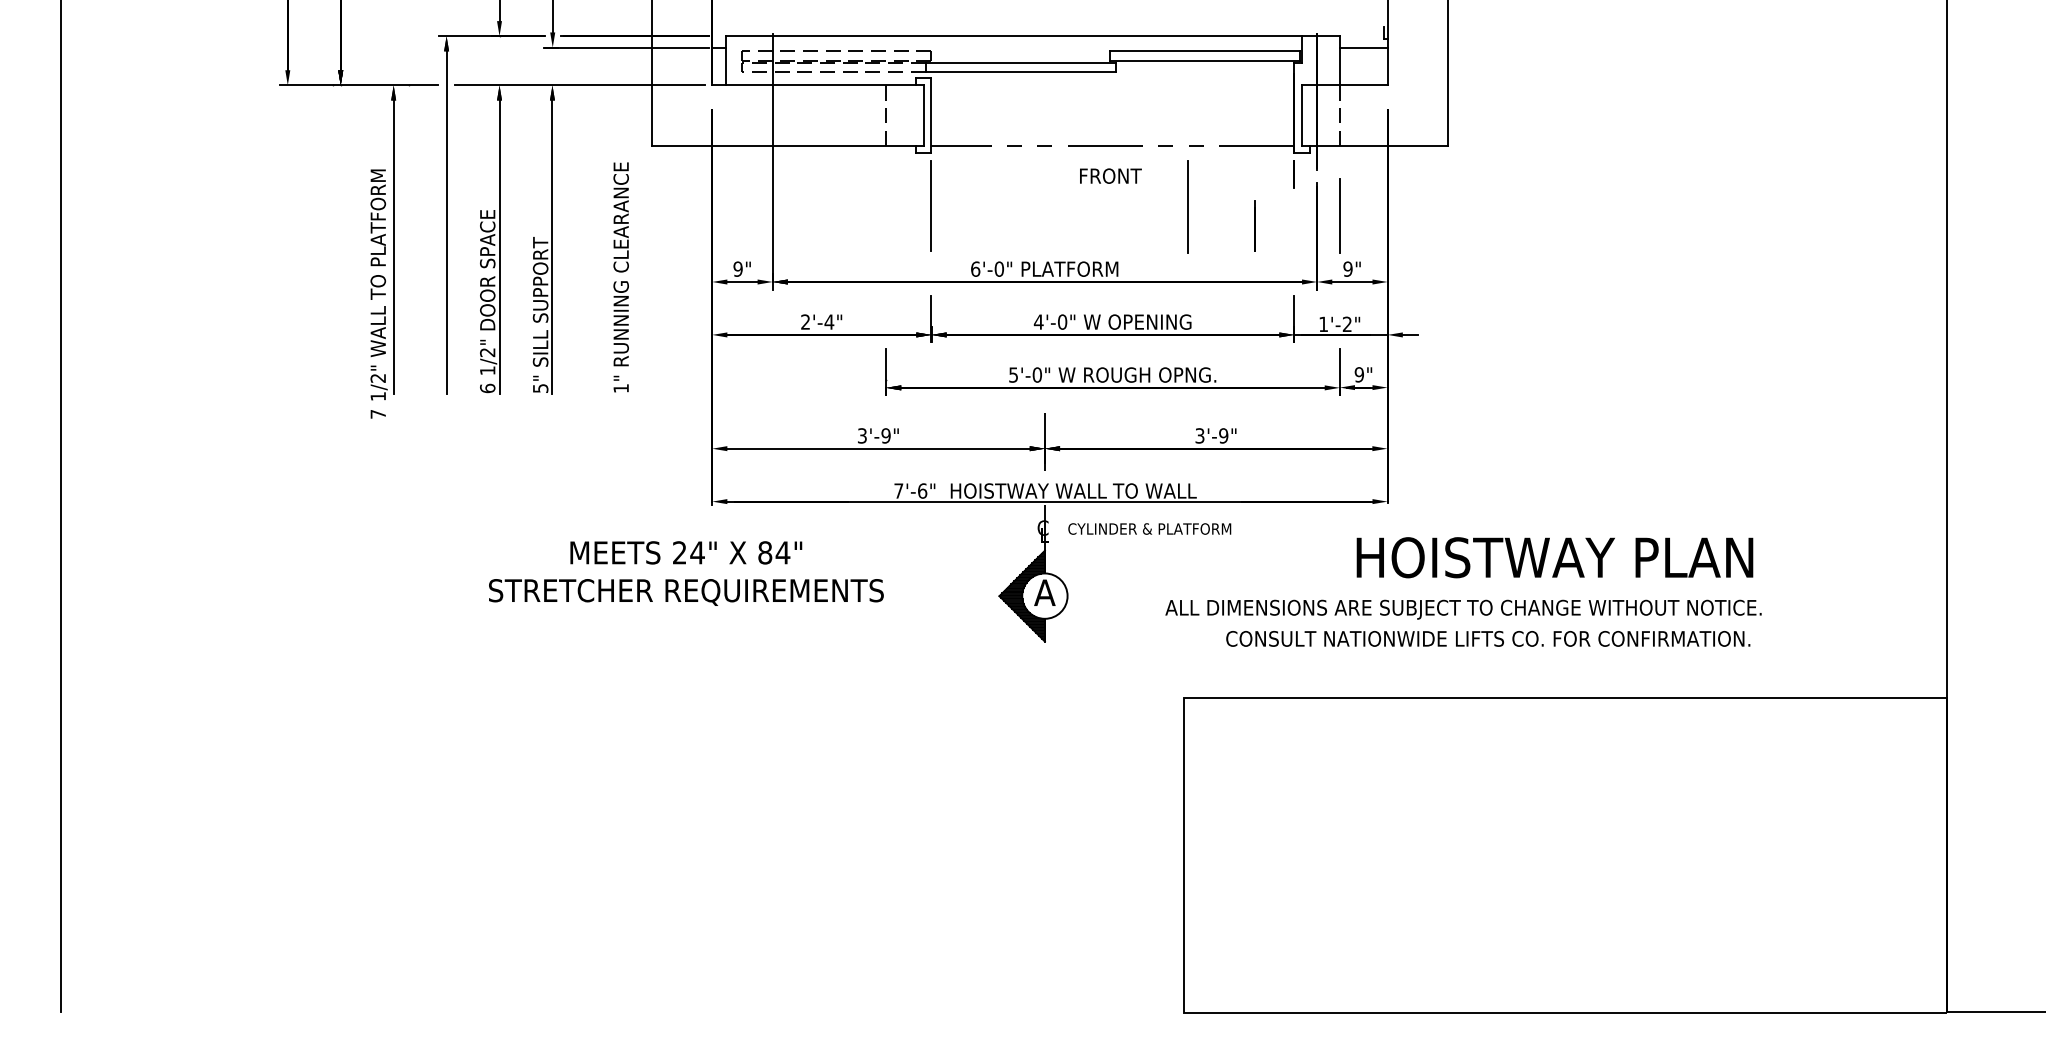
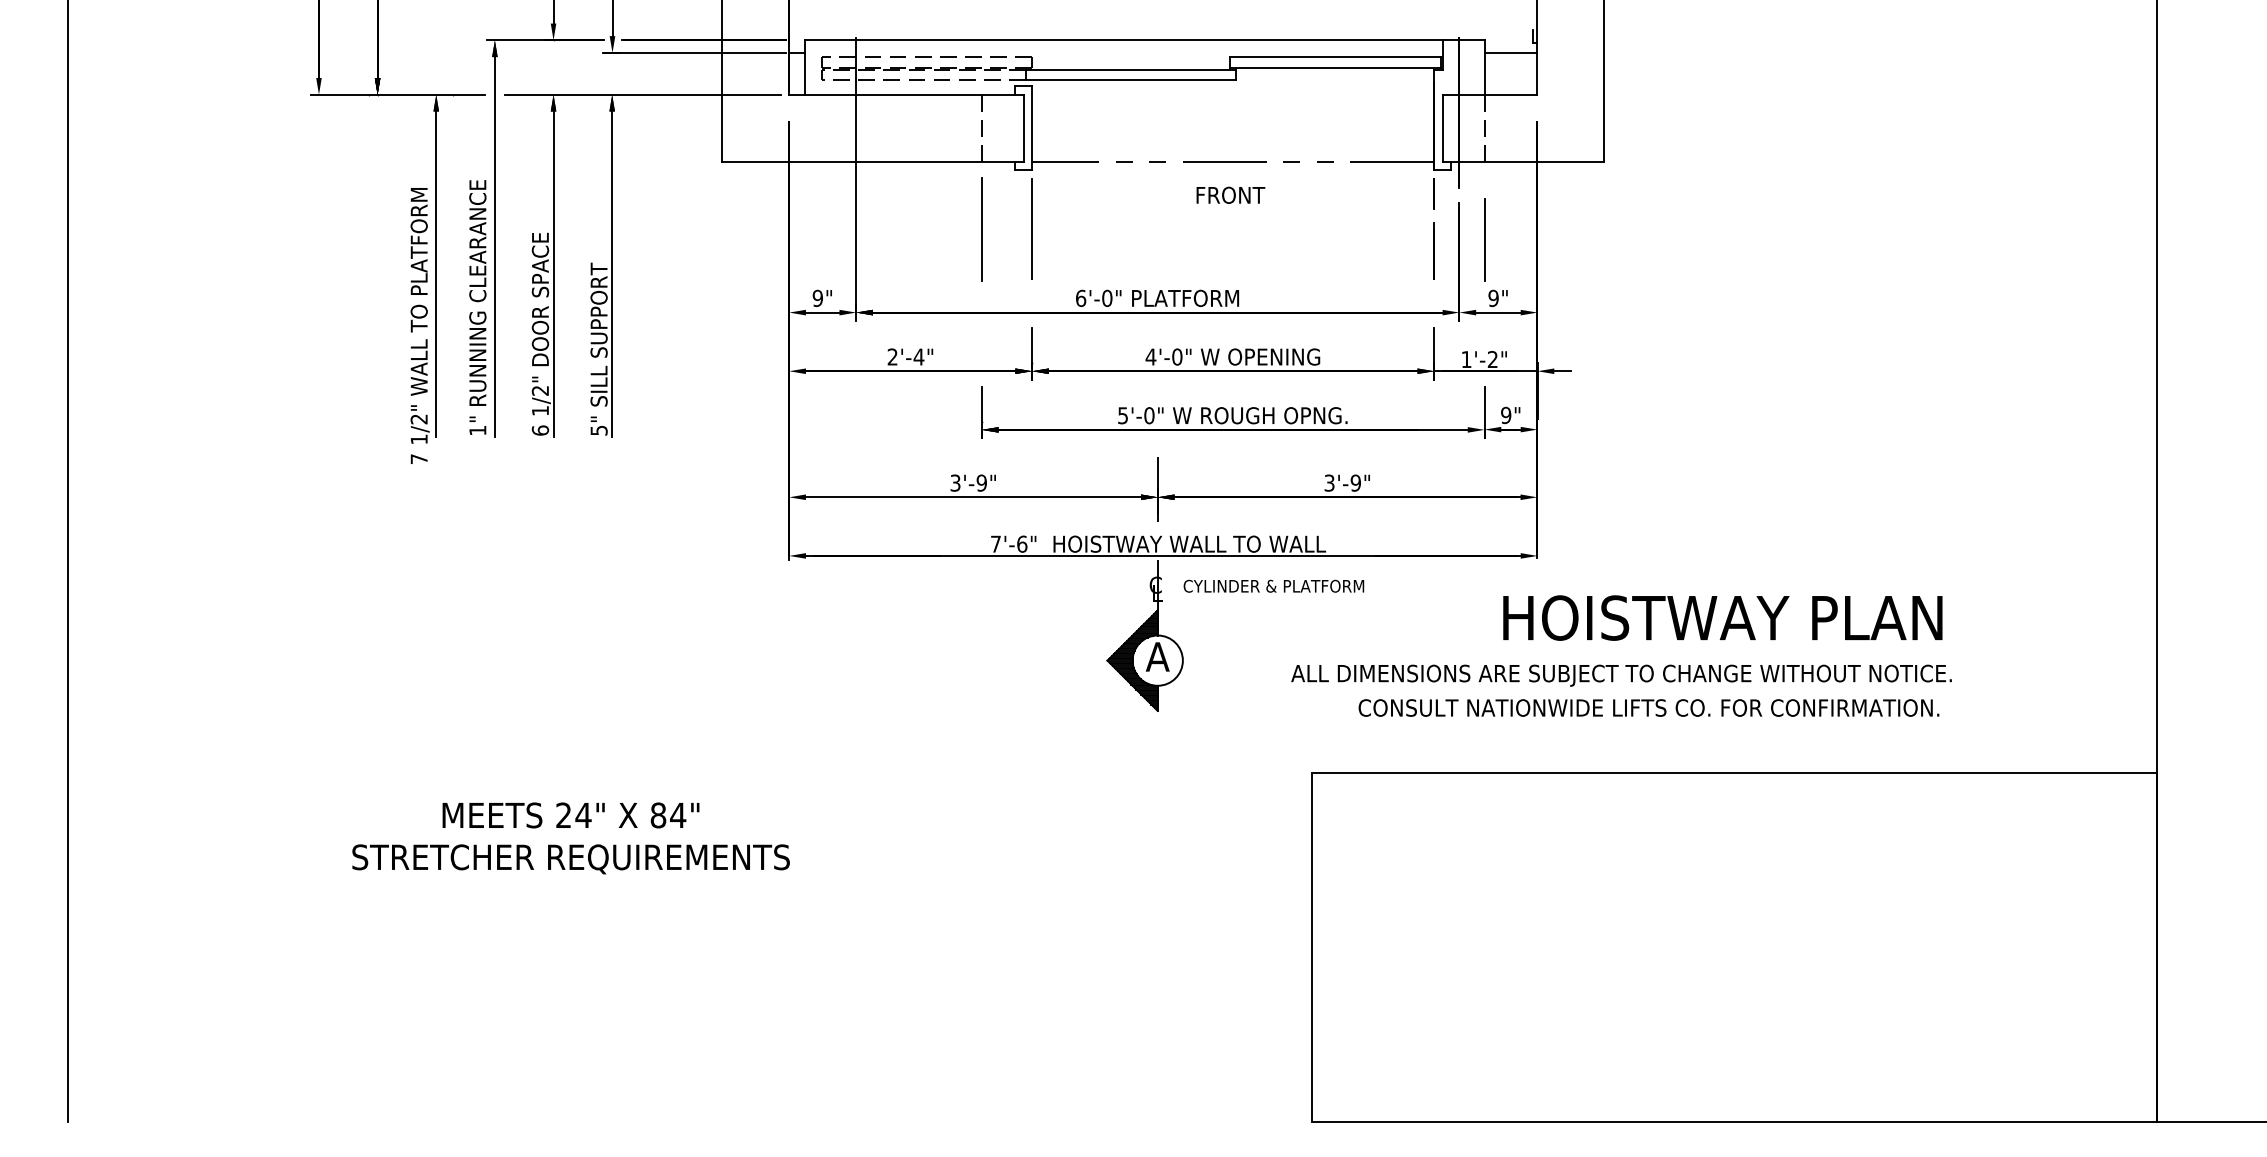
line: (1187, 206) -> (981, 228), moved
line: (1254, 225) -> (1433, 250), moved
text: (620, 277) -> (477, 307), moved
text: (686, 573) -> (571, 838), moved

